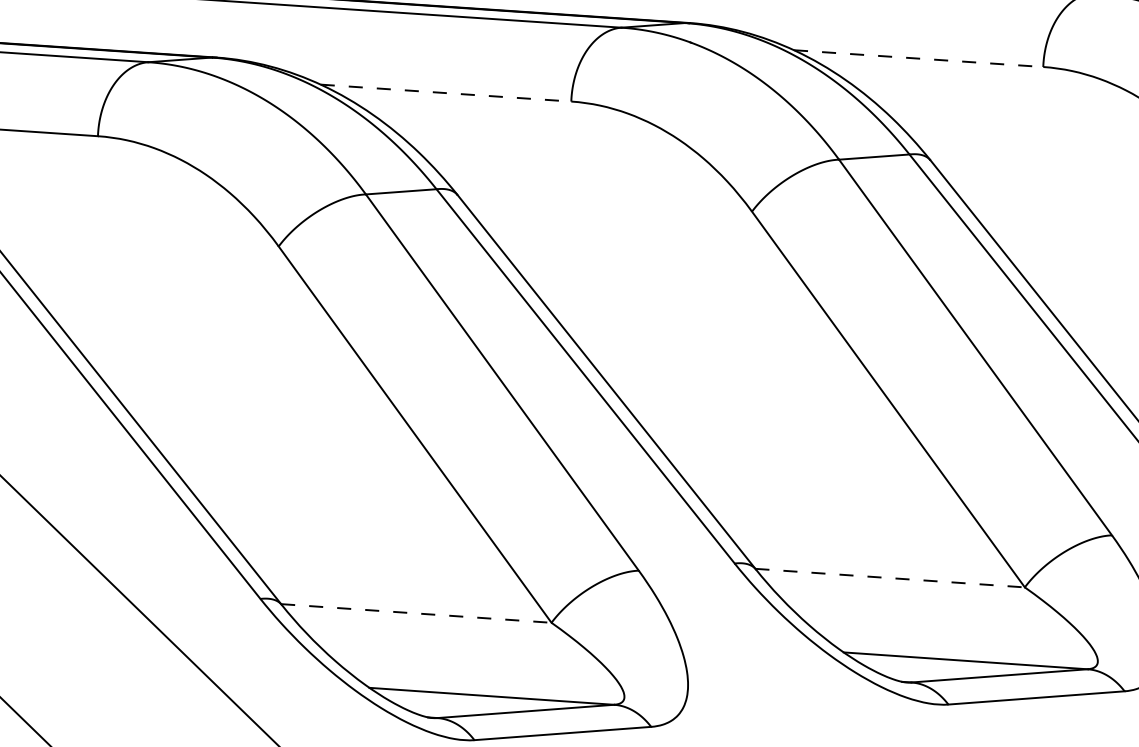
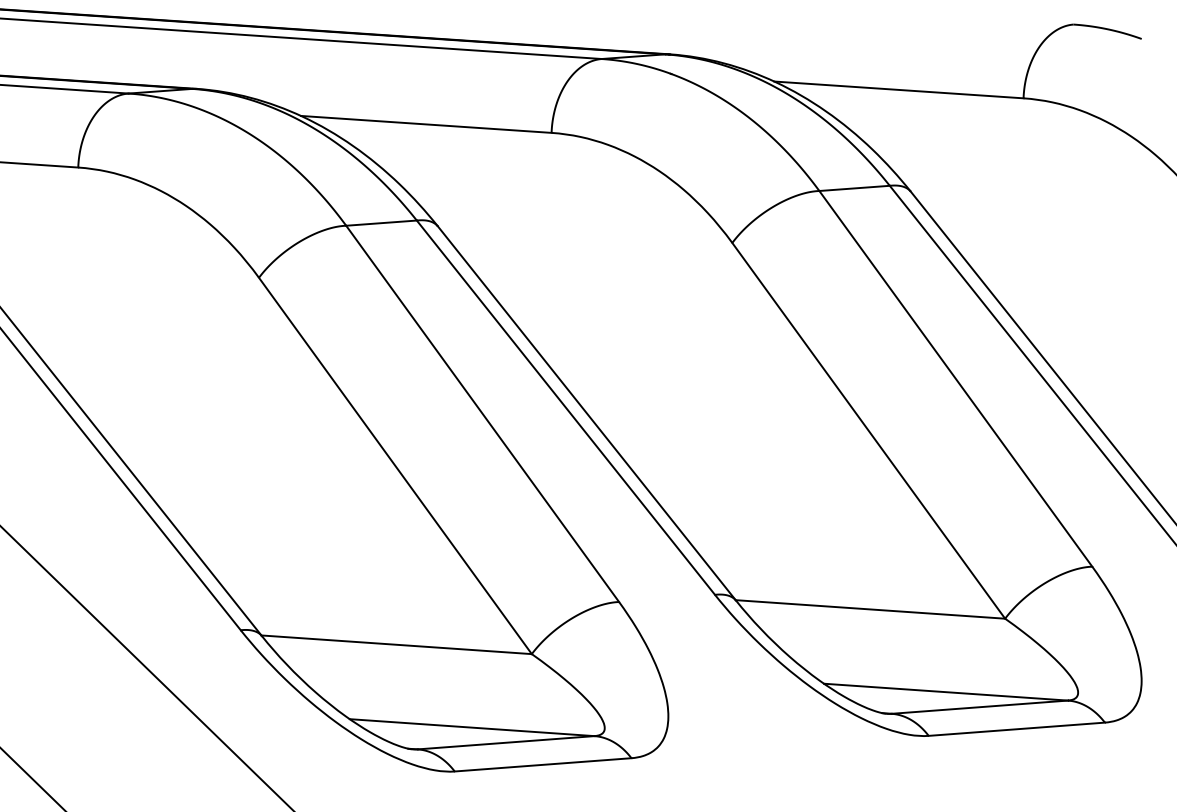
line: (918, 58) -> (898, 89), dashed -> solid
line: (446, 93) -> (426, 124), dashed -> solid
line: (890, 578) -> (870, 609), dashed -> solid
line: (416, 613) -> (396, 644), dashed -> solid

